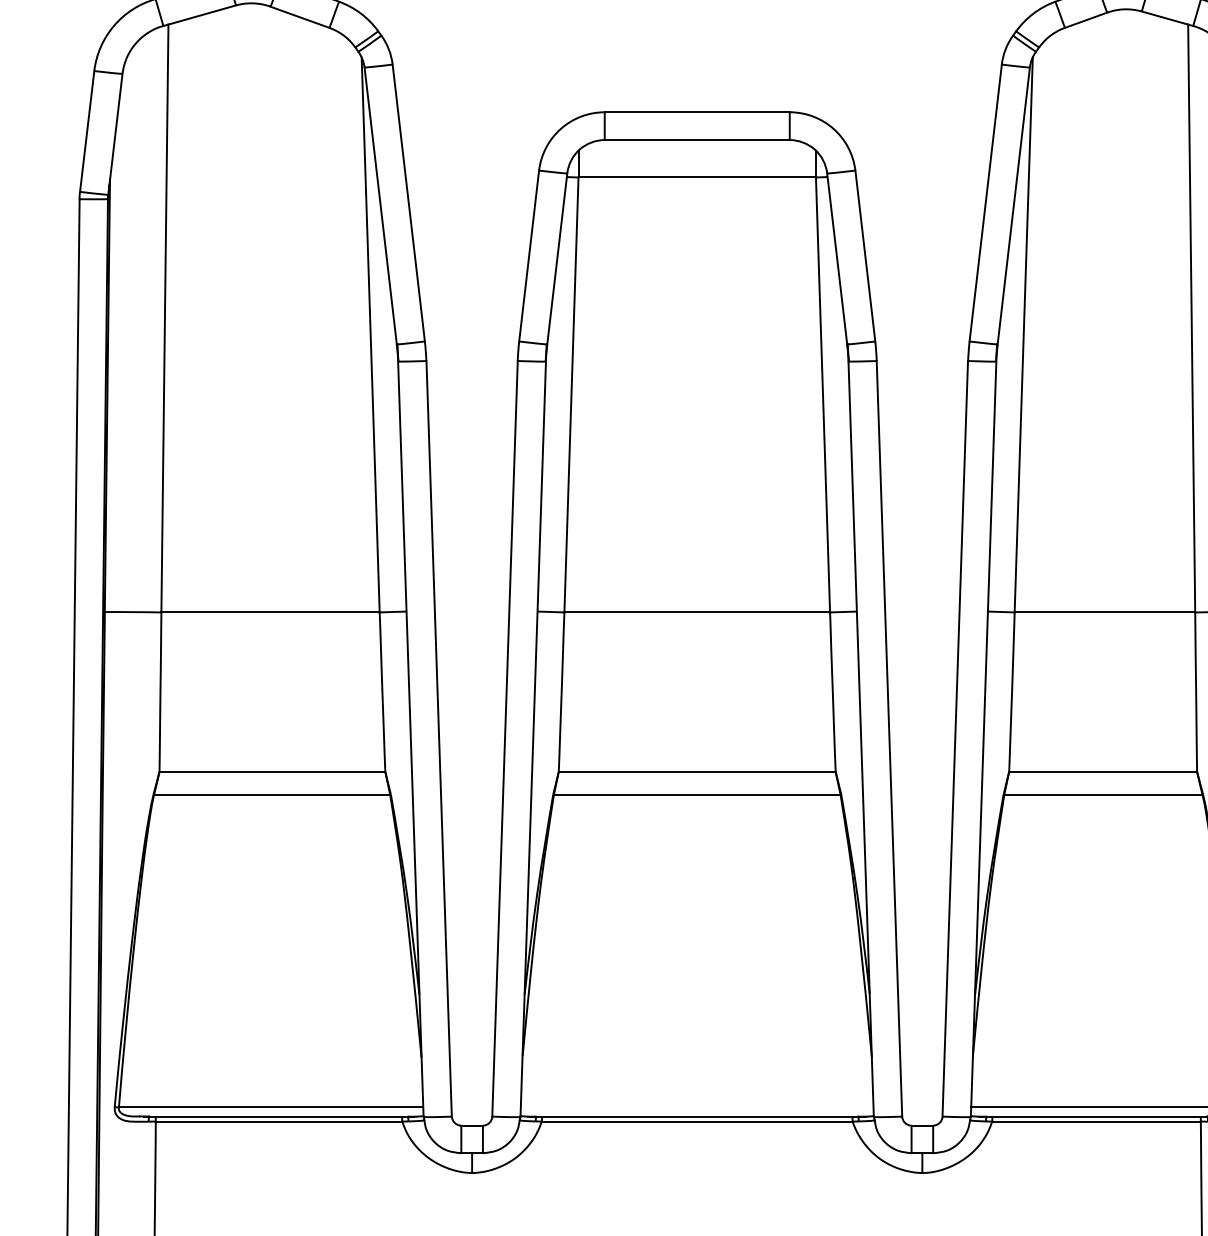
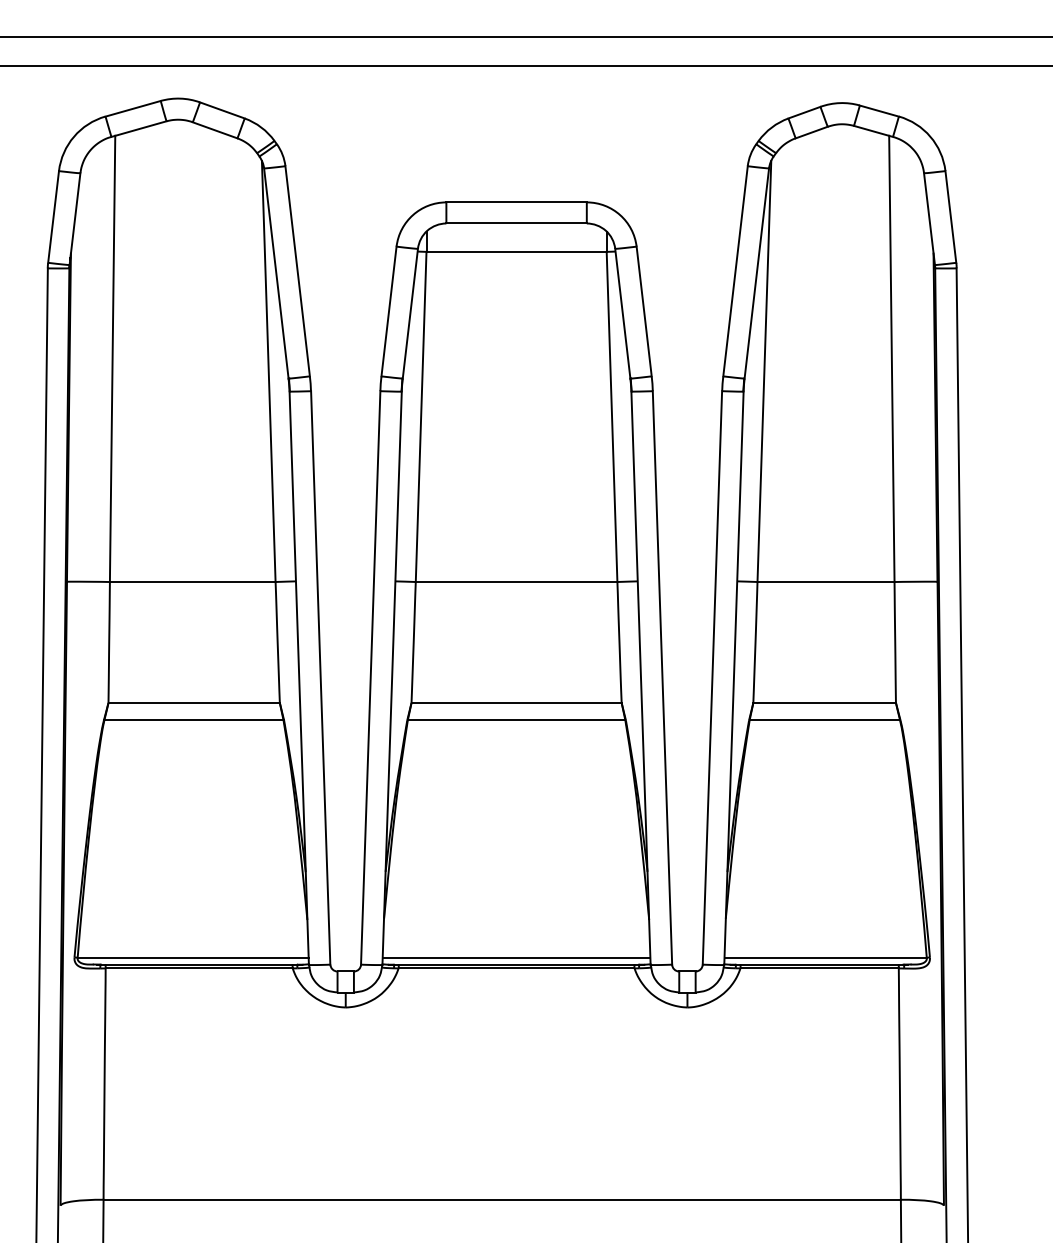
line: (697, 1107) -> (516, 957), added

